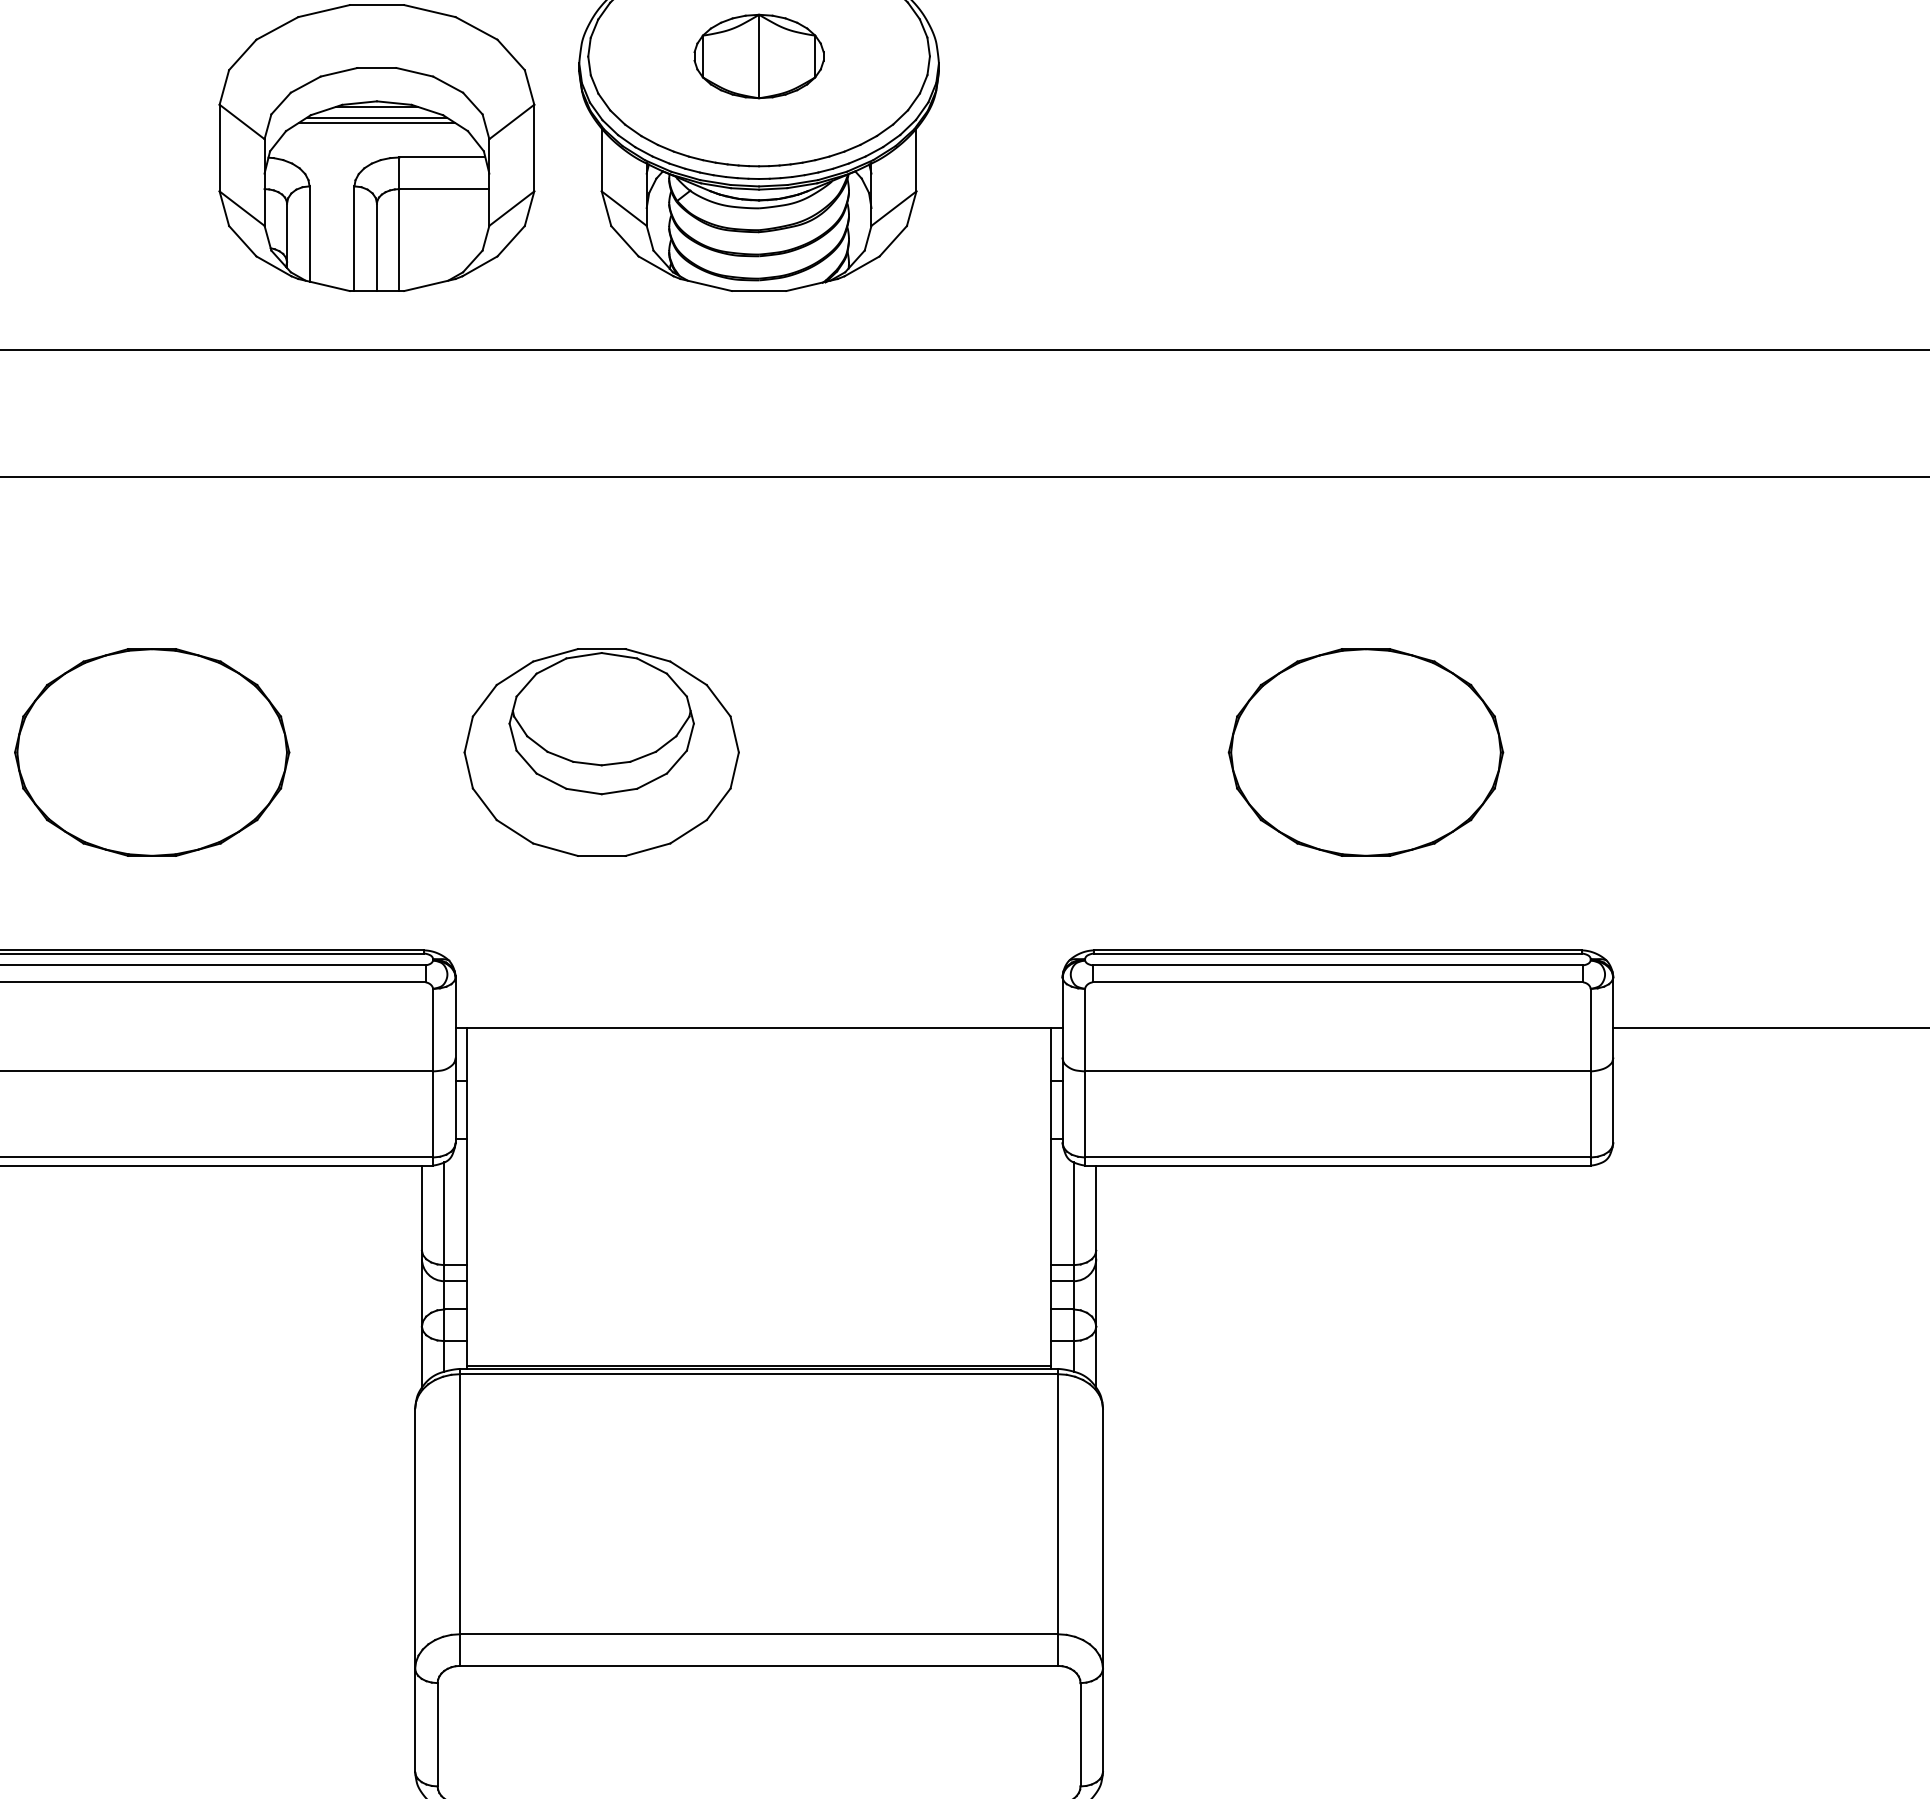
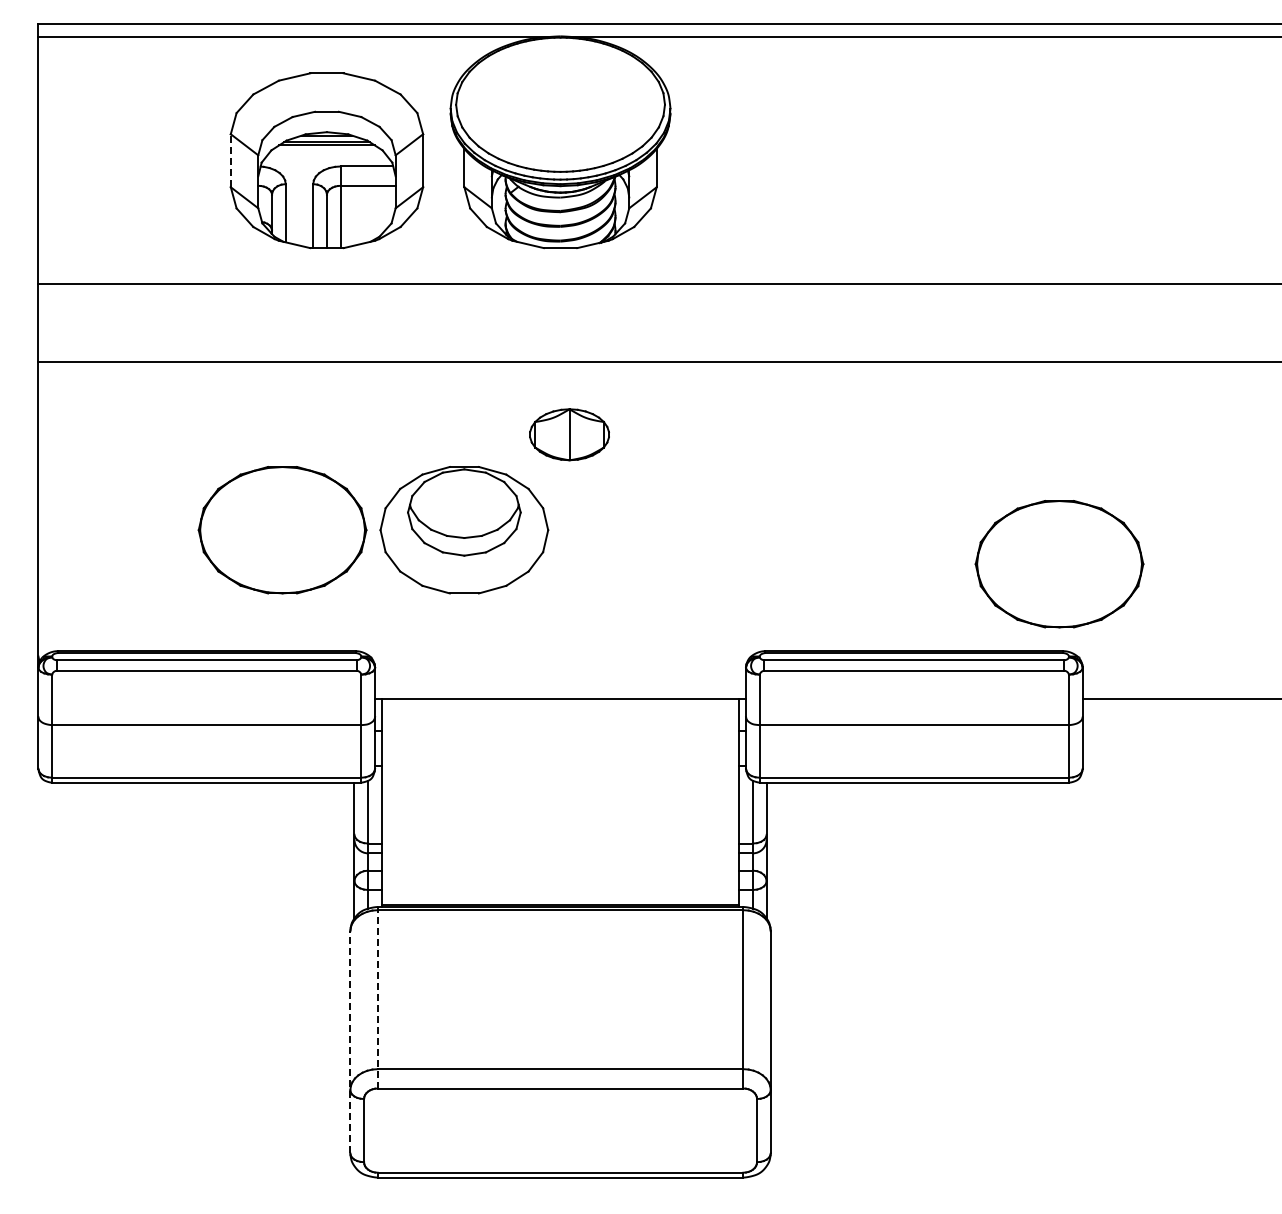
part: (758, 56) -> (569, 434), moved
line: (219, 147) -> (230, 160), solid -> dashed
part: (152, 752) -> (282, 530), moved
part: (1365, 752) -> (1059, 564), moved
line: (459, 1517) -> (377, 997), solid -> dashed
line: (415, 1588) -> (350, 1041), solid -> dashed

